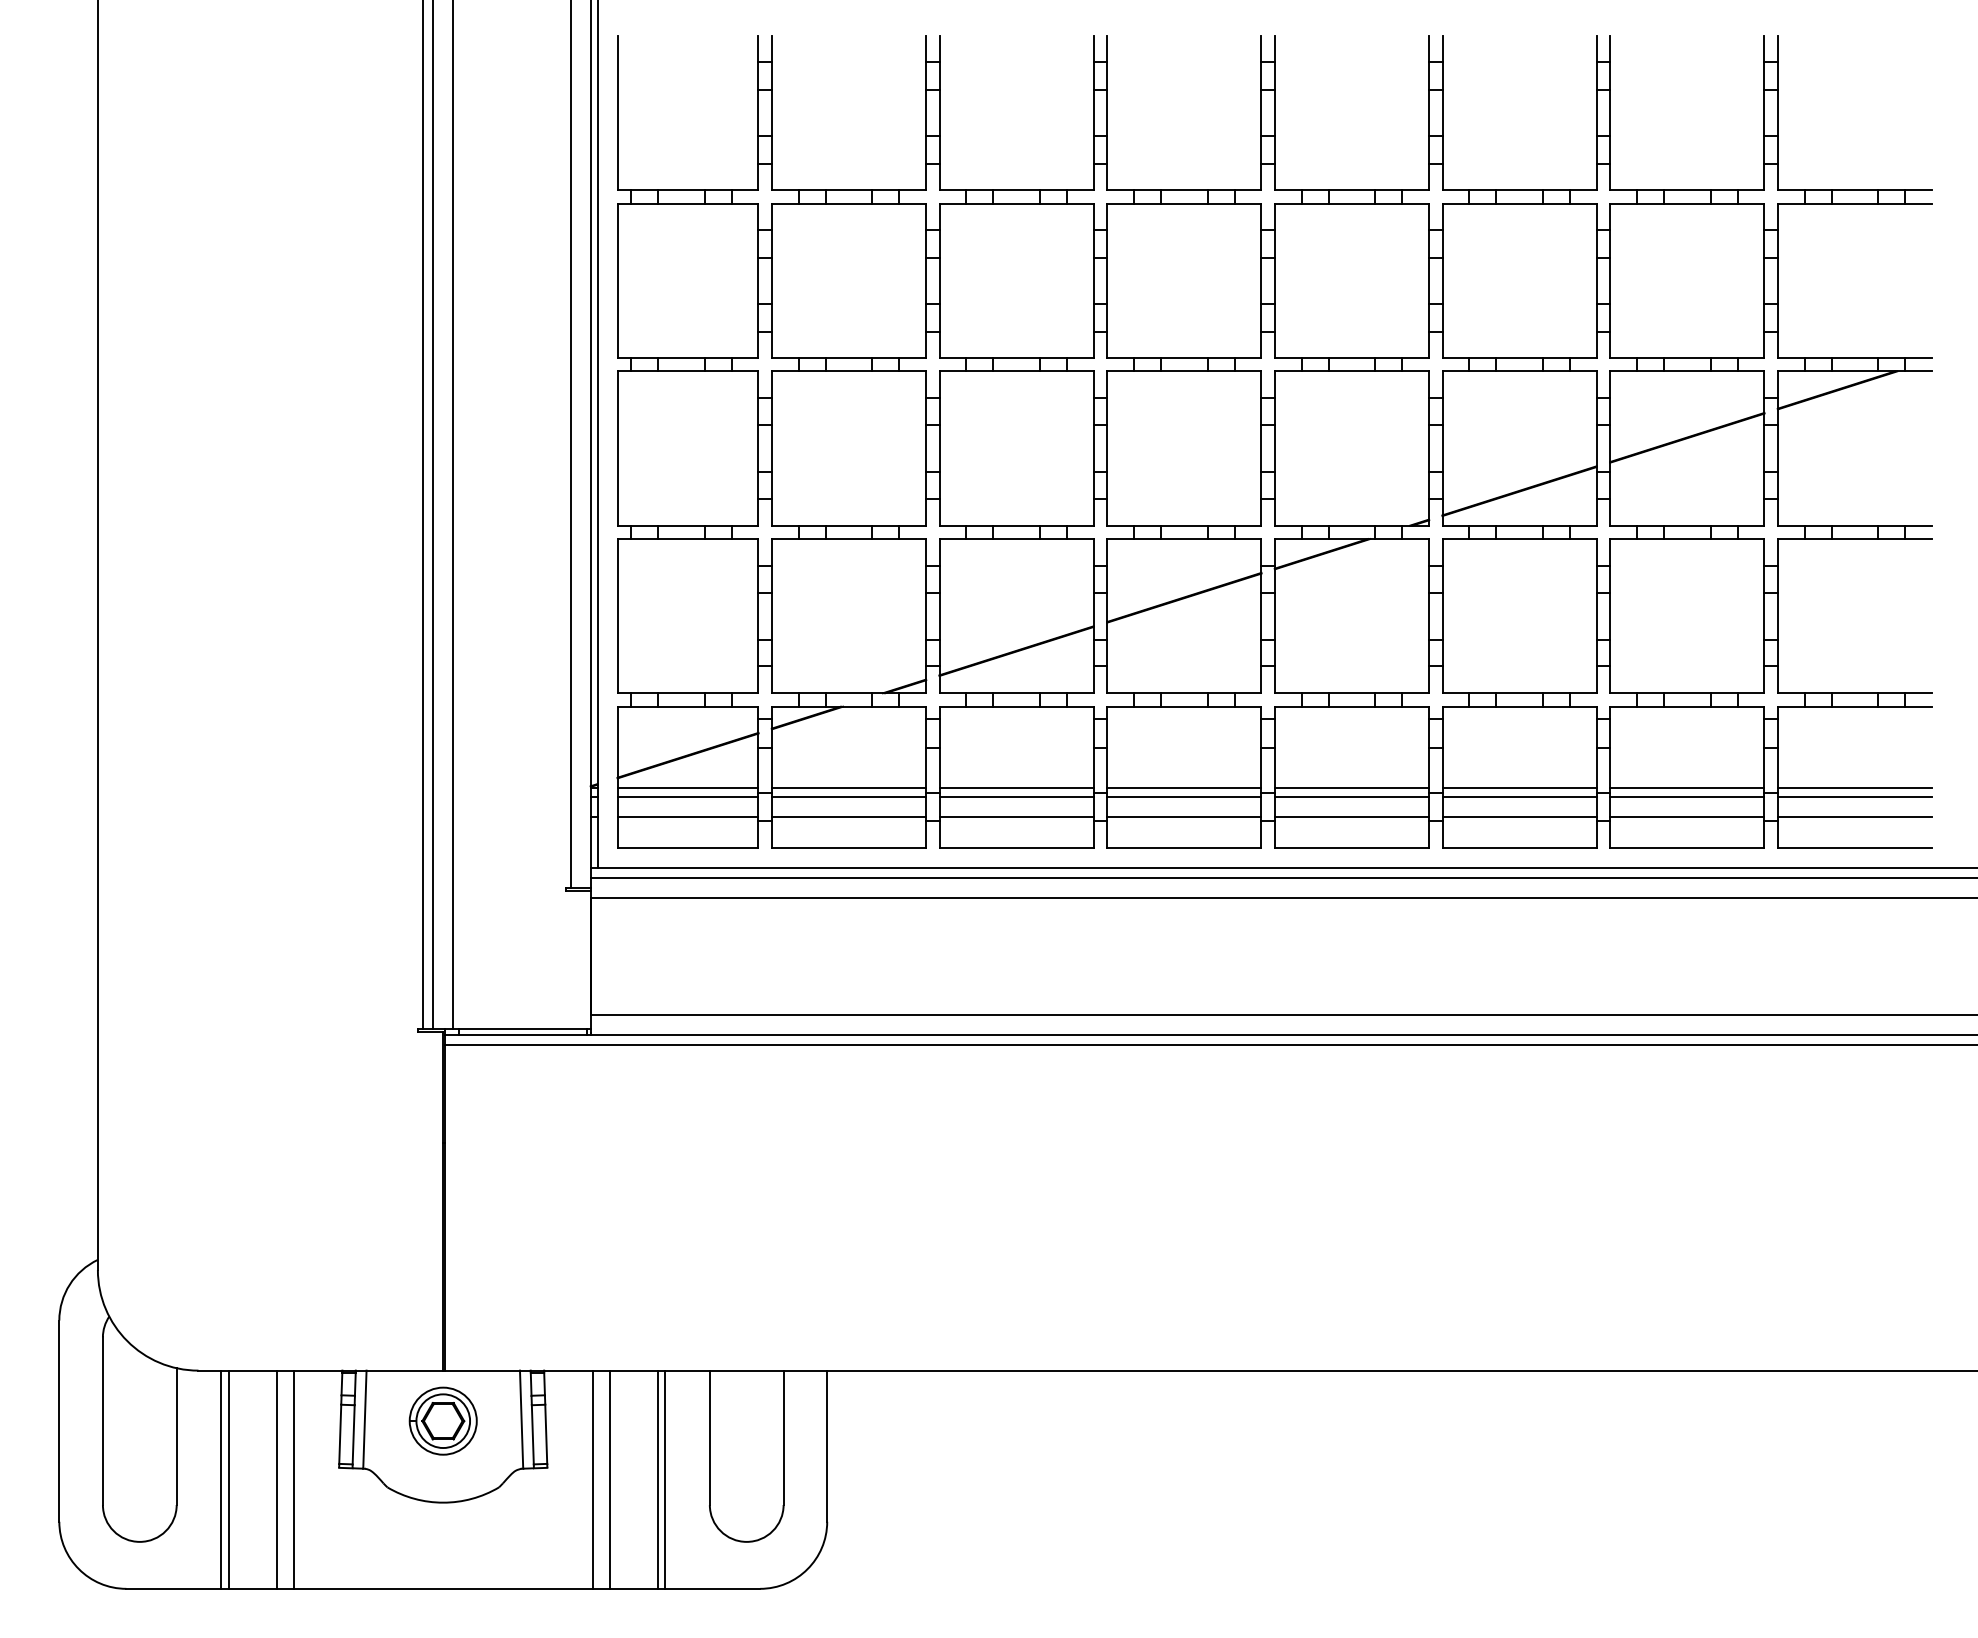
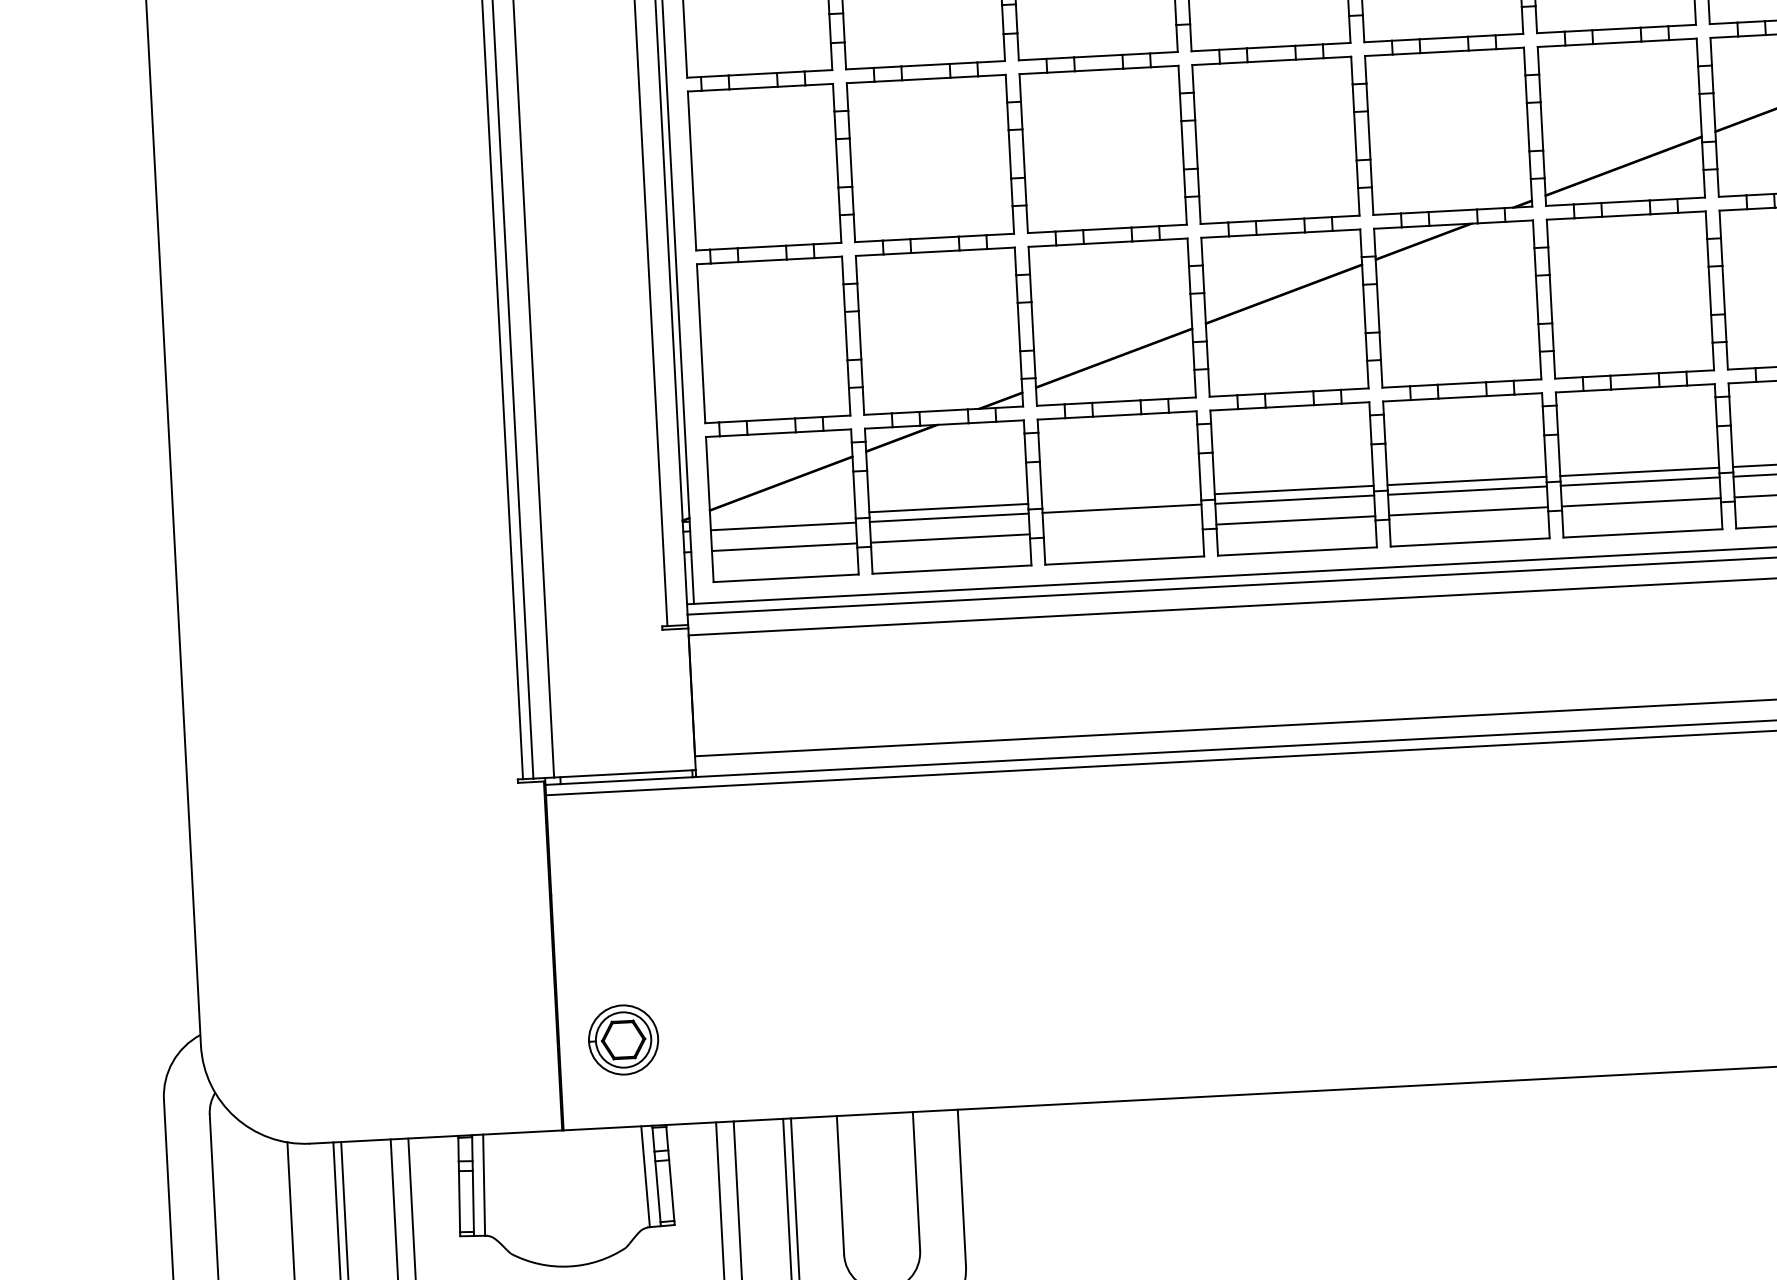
line: (687, 787) -> (782, 516), removed
line: (1016, 787) -> (1121, 498), removed
line: (1016, 817) -> (1122, 529), removed
part: (442, 1420) -> (622, 1039), moved

